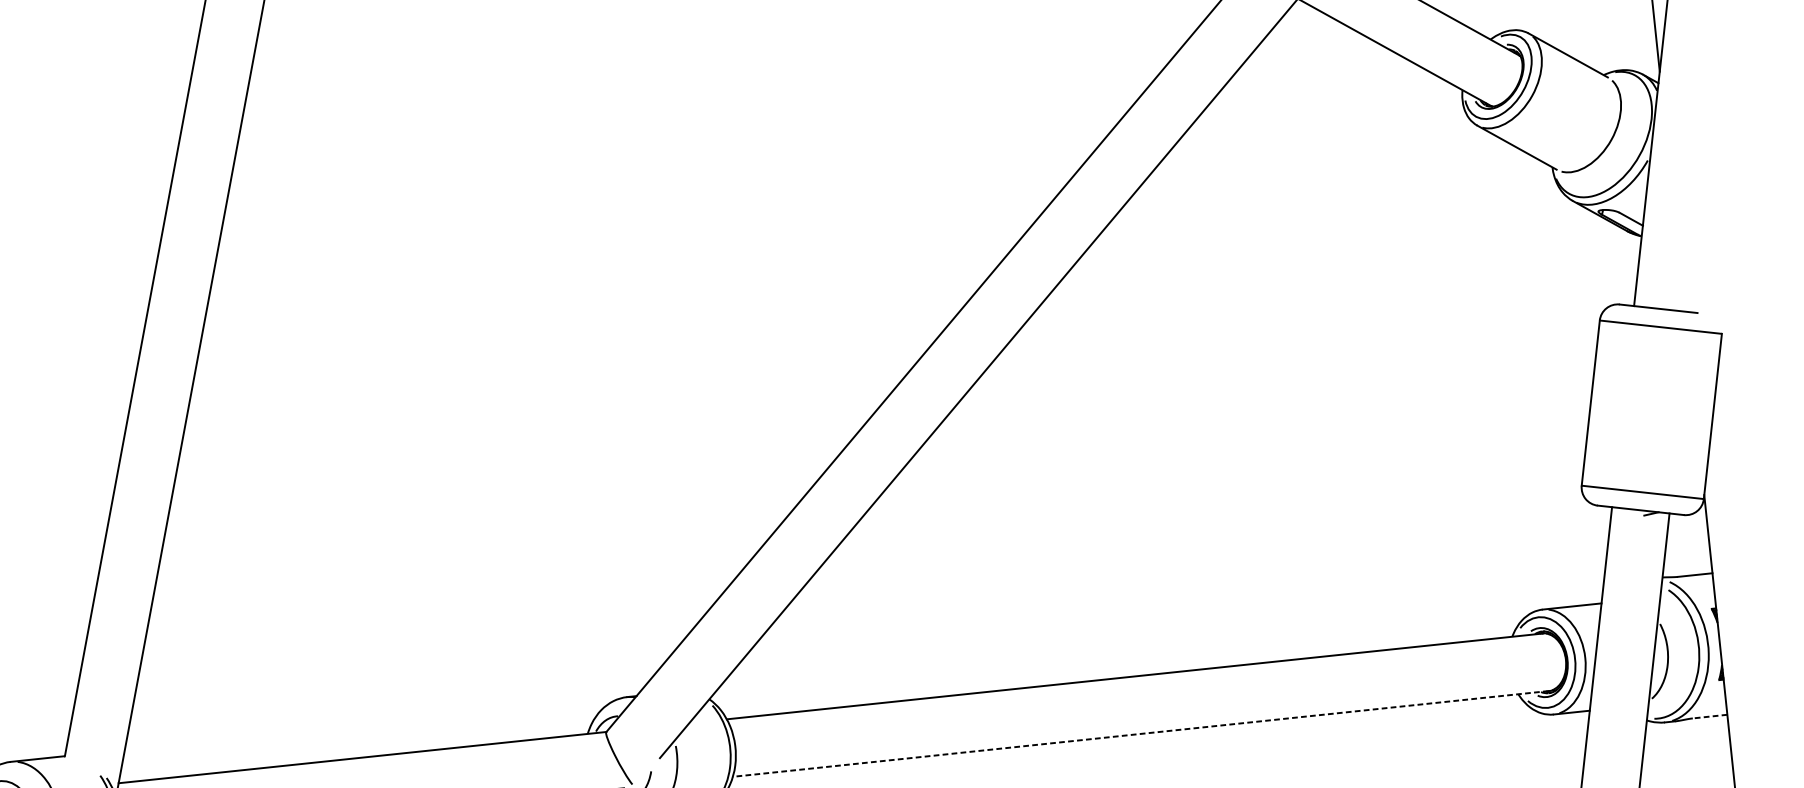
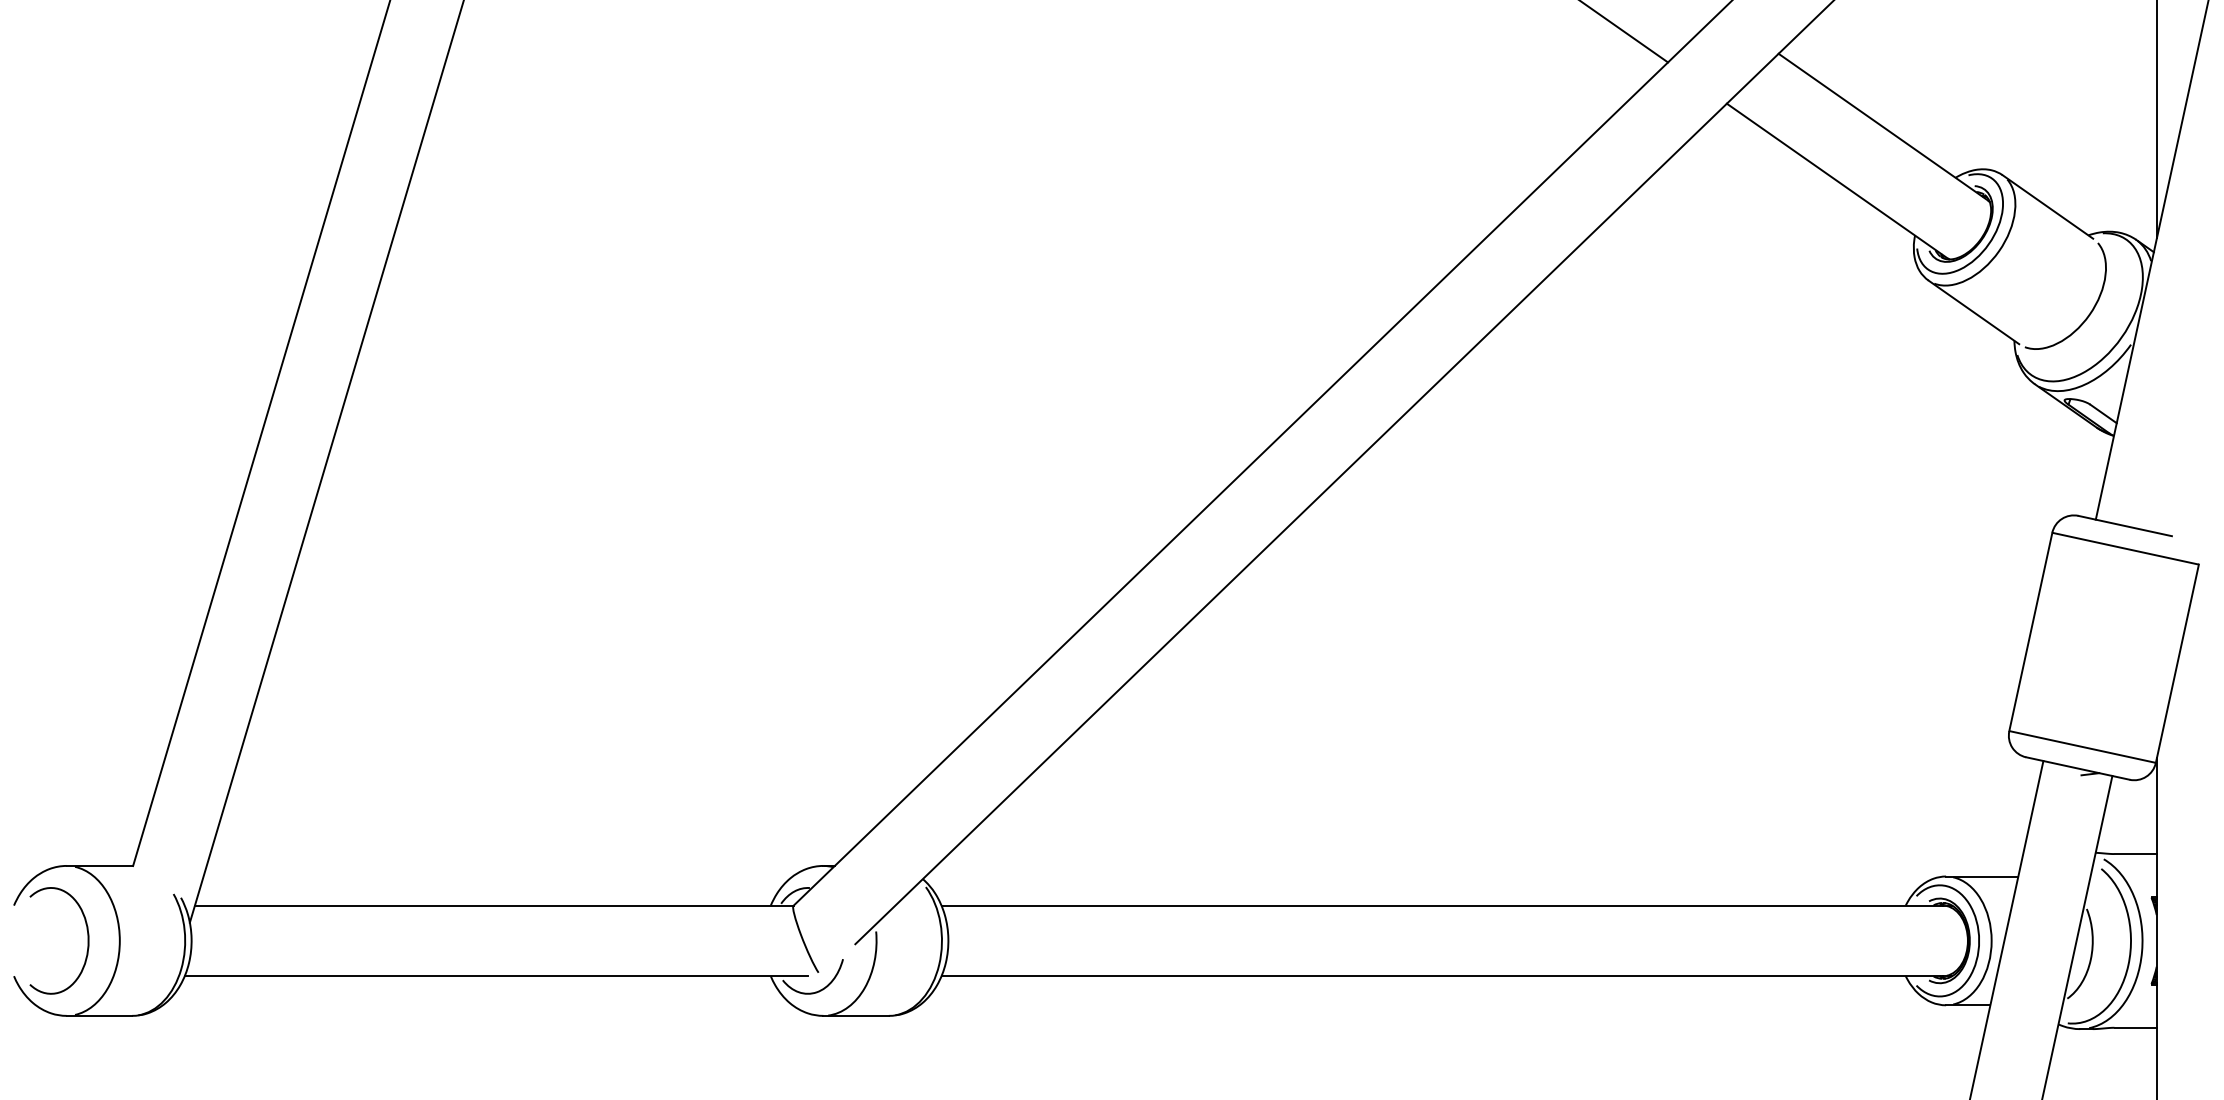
line: (1709, 716) -> (2135, 1027), dashed -> solid
line: (1141, 734) -> (1442, 976), dashed -> solid

